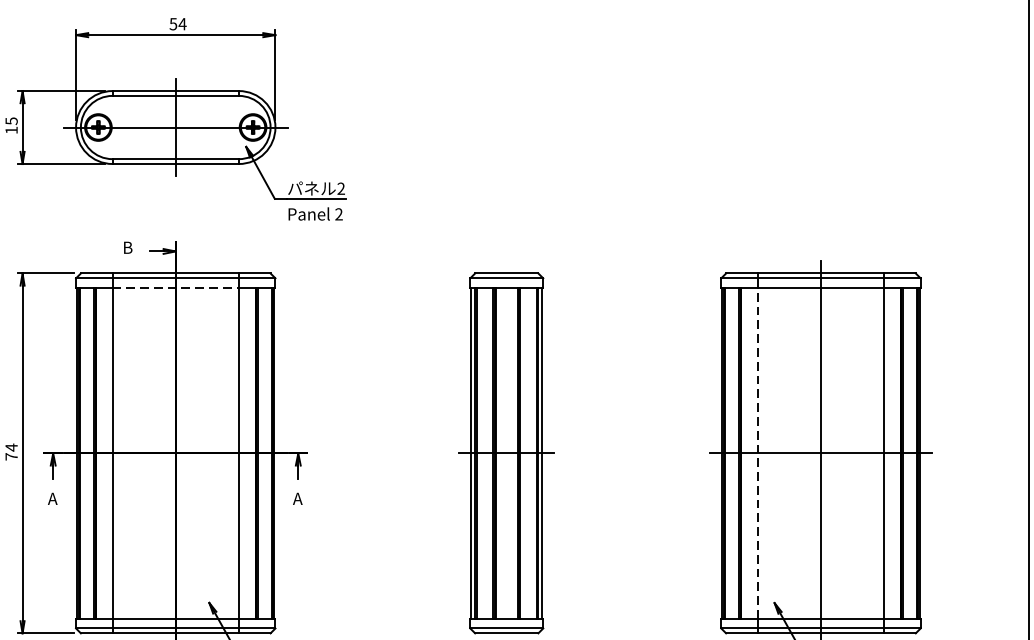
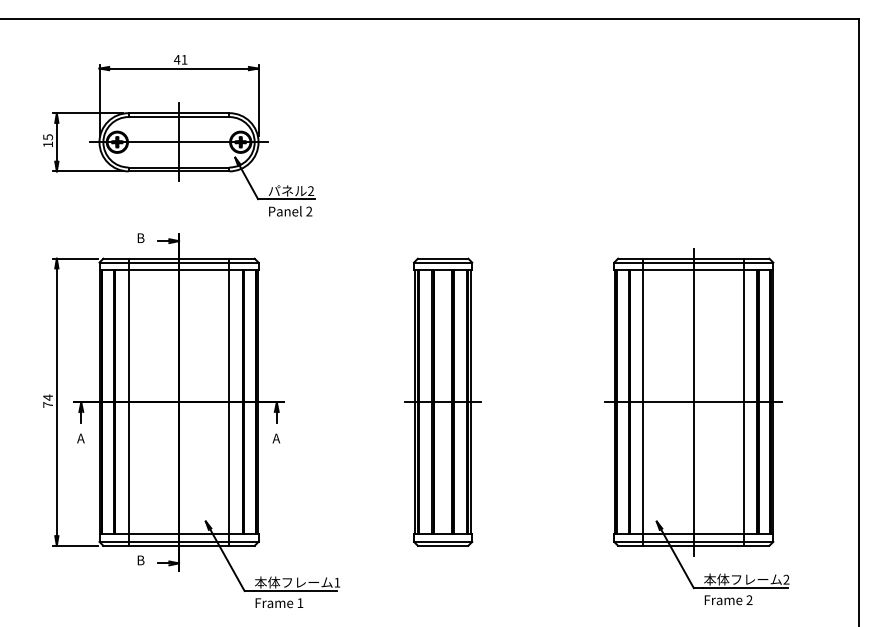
text: (177, 23) -> (180, 59), 54 -> 41
line: (176, 288) -> (179, 270), dashed -> solid
line: (757, 453) -> (643, 402), dashed -> solid

